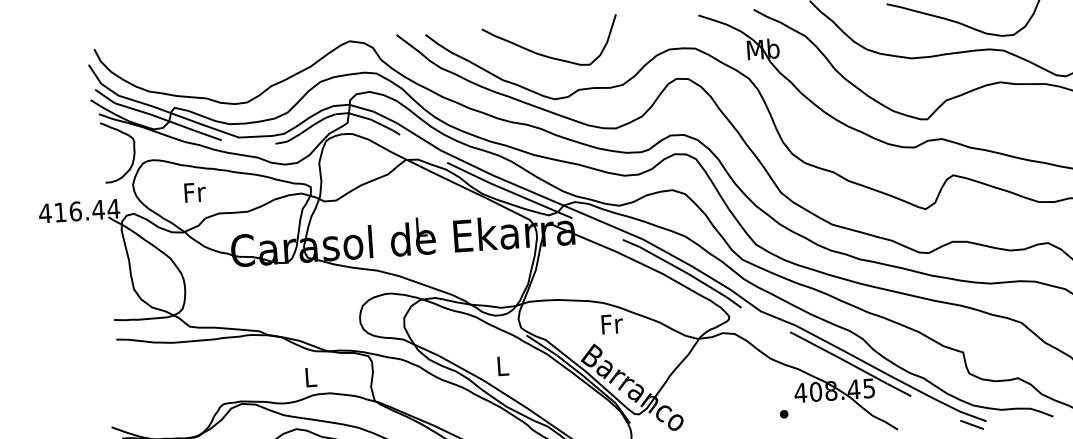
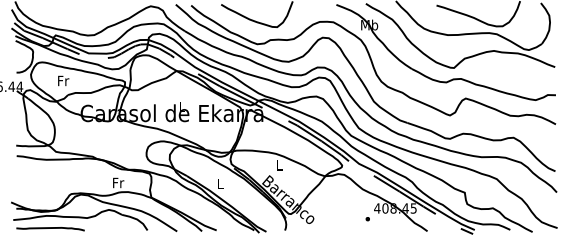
text: (611, 324) -> (279, 165), Fr -> L
text: (310, 376) -> (118, 182), L -> Fr

